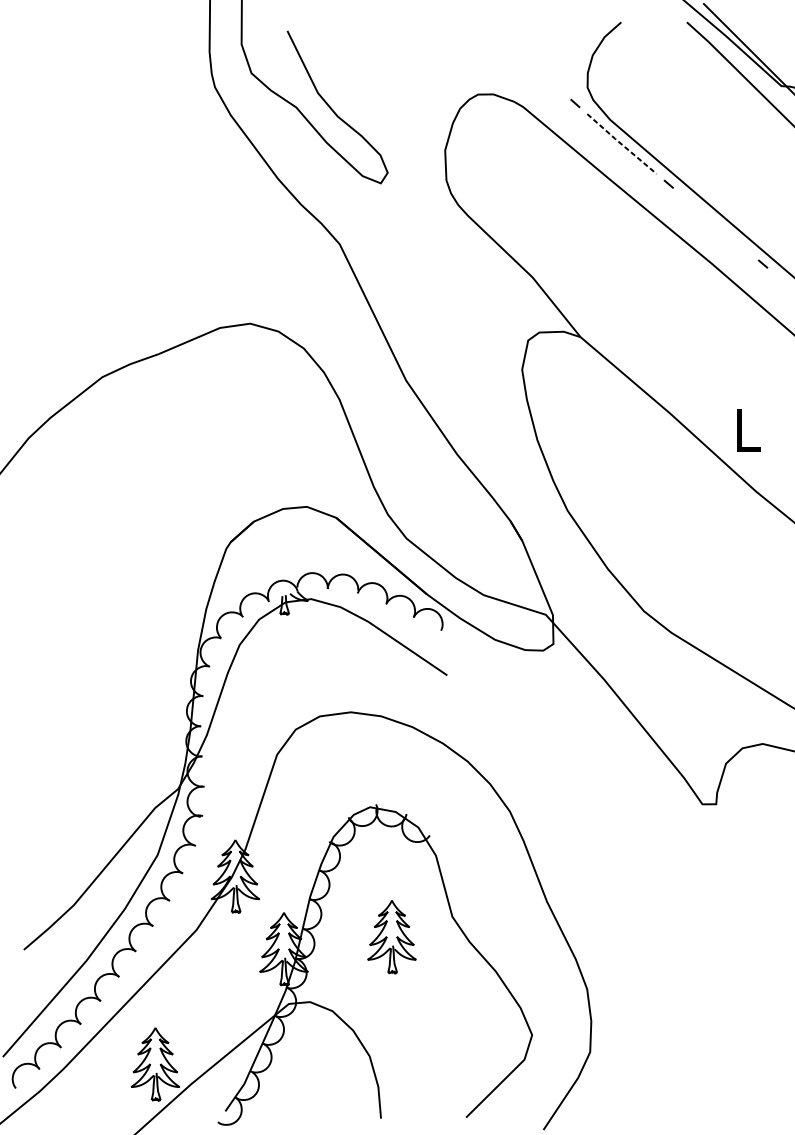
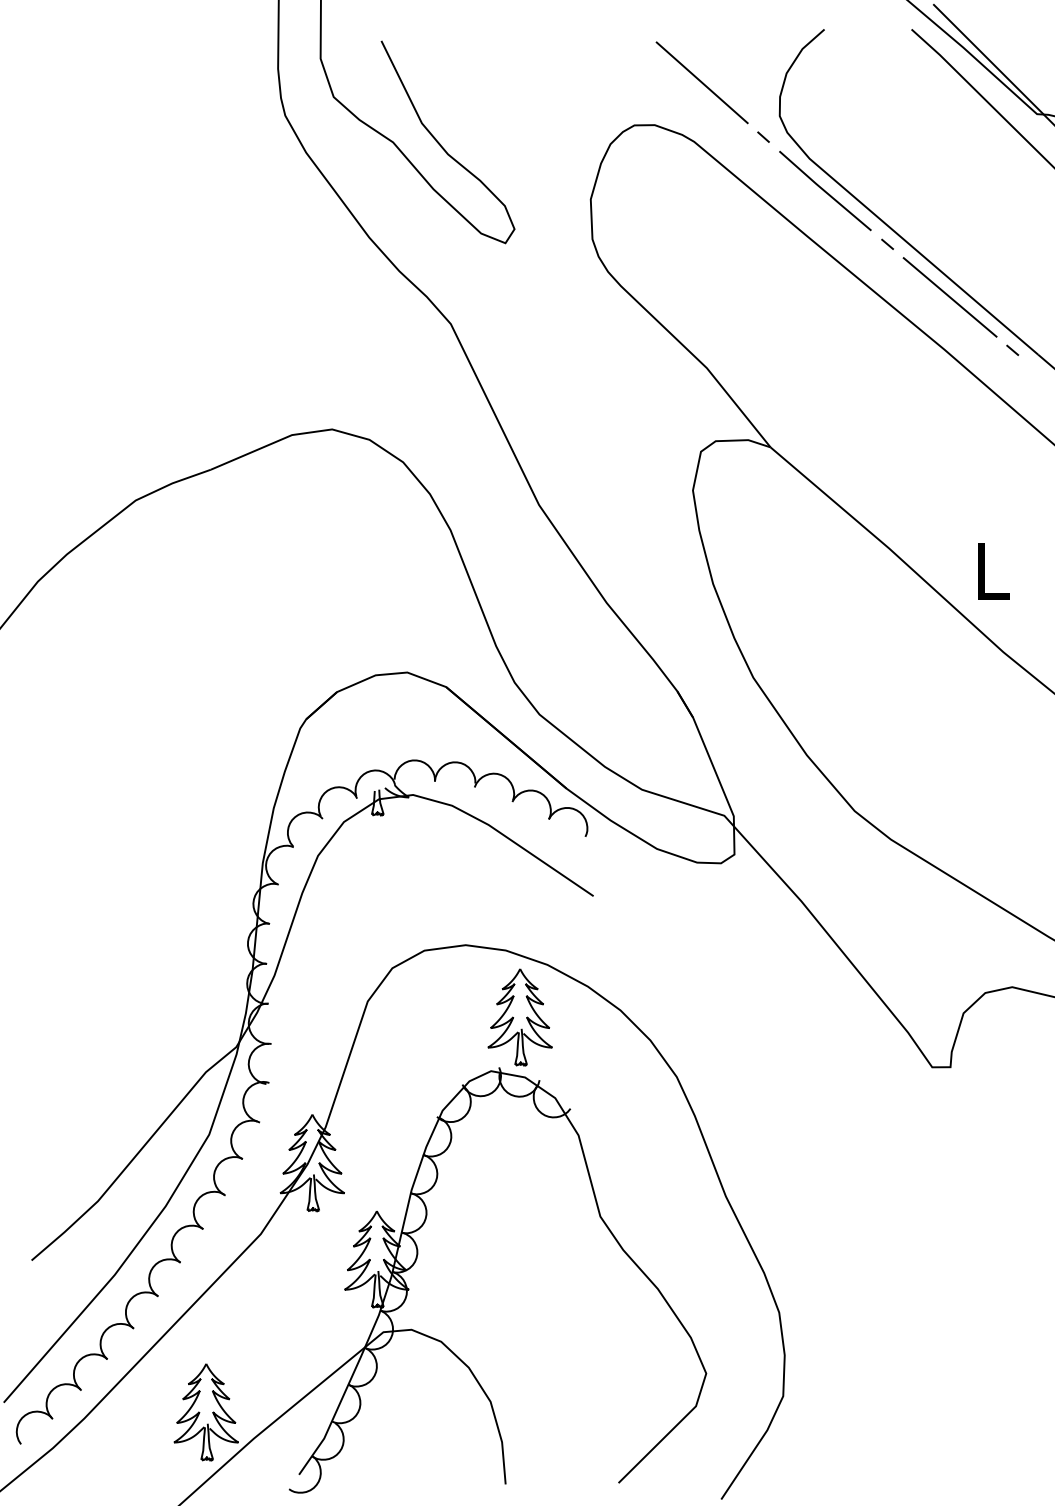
line: (528, 62) -> (701, 82), added
line: (621, 144) -> (824, 191), dashed -> solid
line: (715, 224) -> (949, 297), added
part: (391, 937) -> (519, 1017), moved

